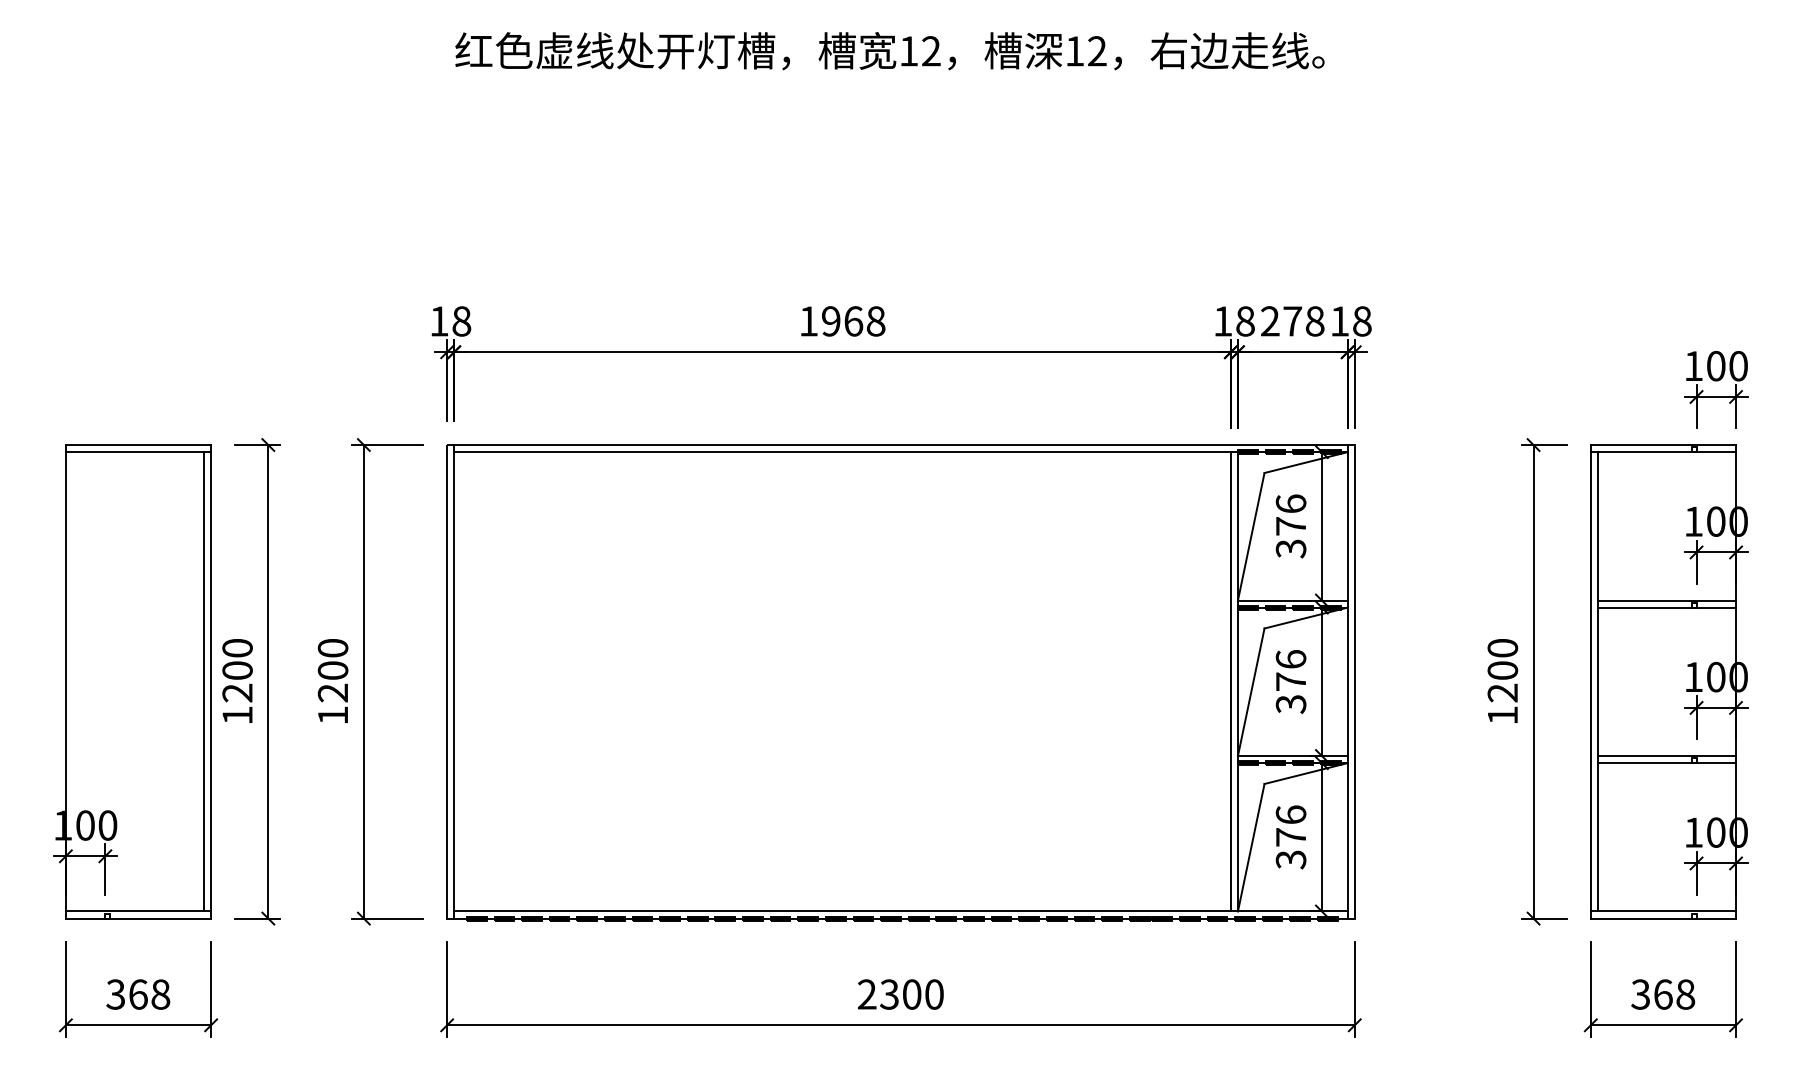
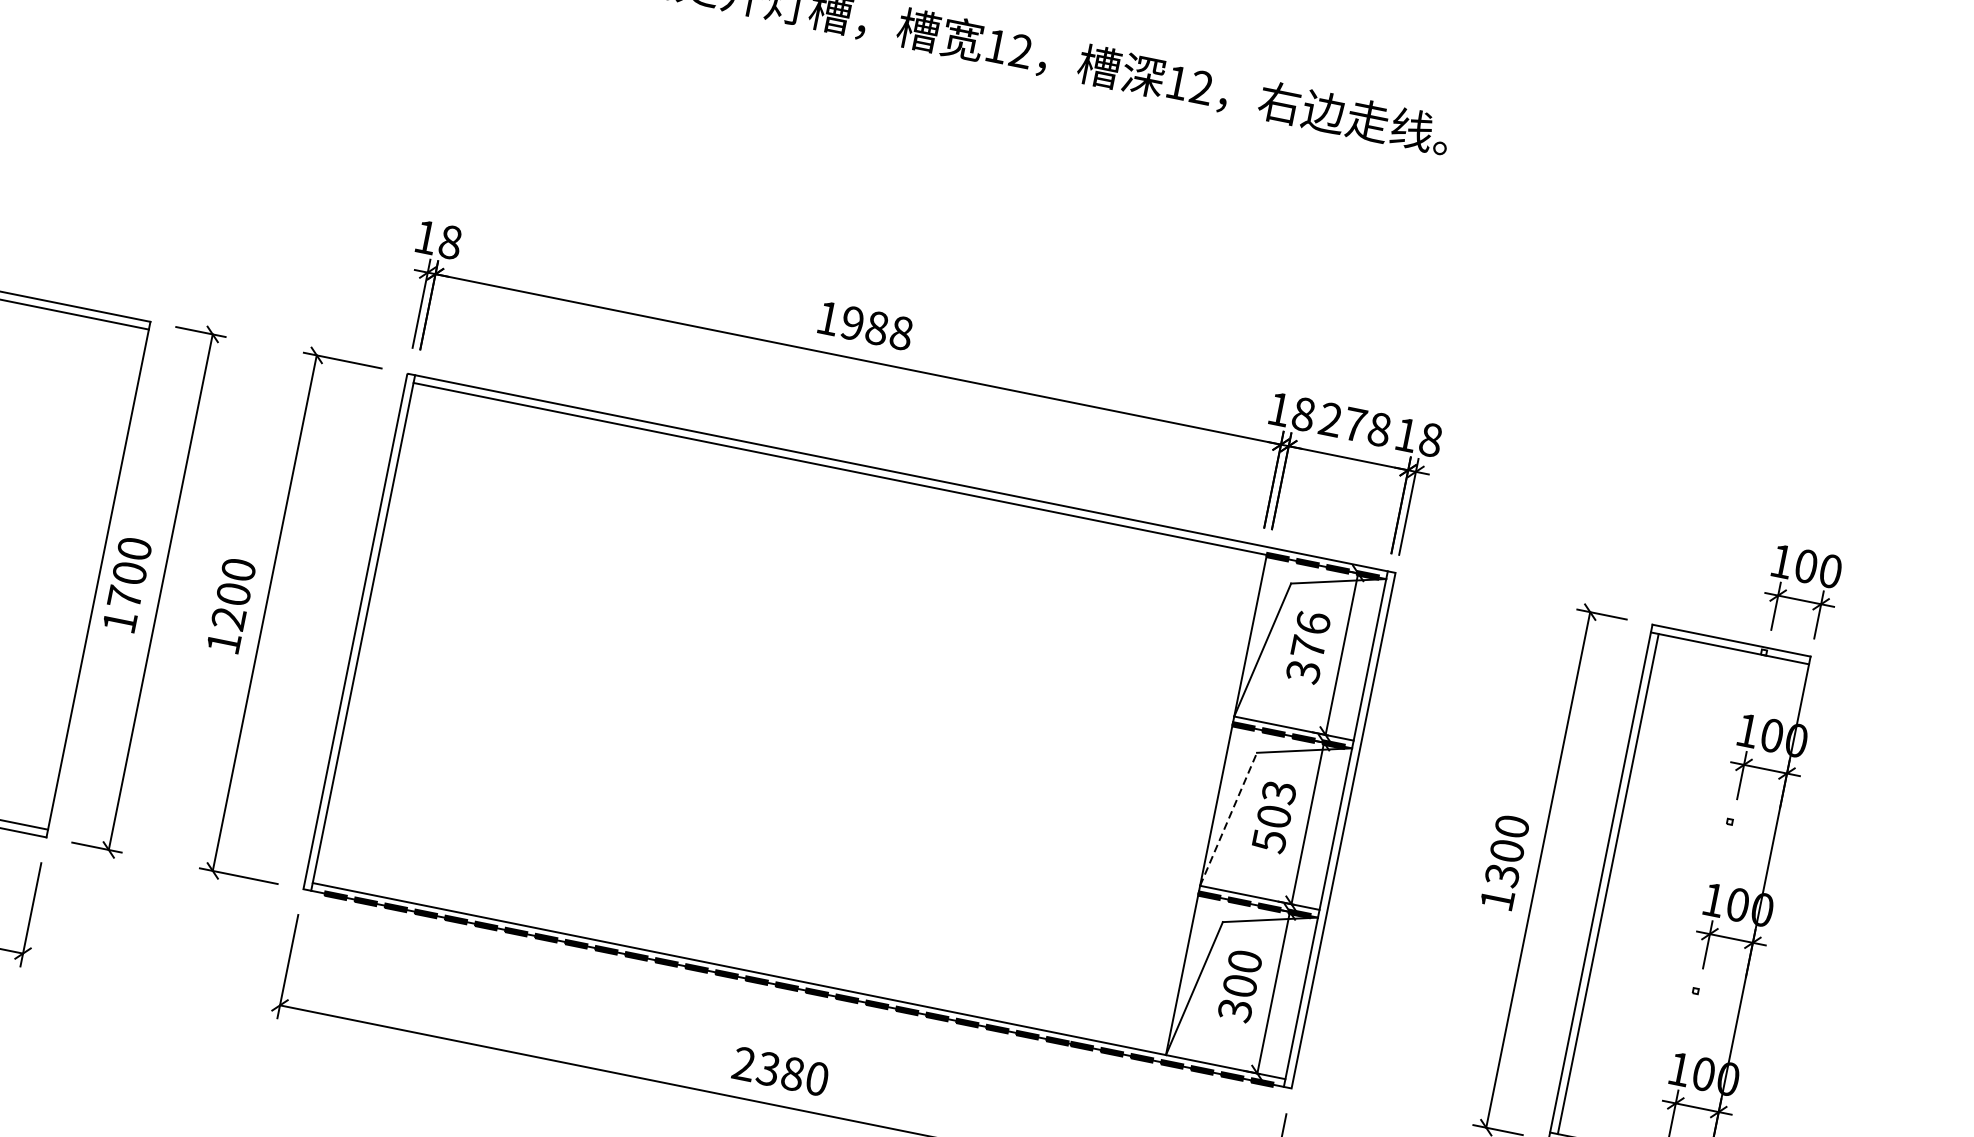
text: (853, 321) -> (876, 328), 1968 -> 1988
line: (1666, 600) -> (1700, 810), removed
line: (1666, 607) -> (1699, 818), removed
line: (204, 681) -> (91, 577), removed
line: (1230, 681) -> (1208, 803), removed
text: (1290, 681) -> (1273, 816), 376 -> 503
line: (1251, 691) -> (1229, 818), solid -> dashed
text: (237, 692) -> (124, 597), 1200 -> 1700
text: (1503, 692) -> (1503, 874), 1200 -> 1300
line: (1666, 756) -> (1666, 980), removed
line: (1666, 763) -> (1665, 988), removed
text: (1290, 825) -> (1242, 973), 376 -> 300
text: (911, 994) -> (792, 1073), 2300 -> 2380

